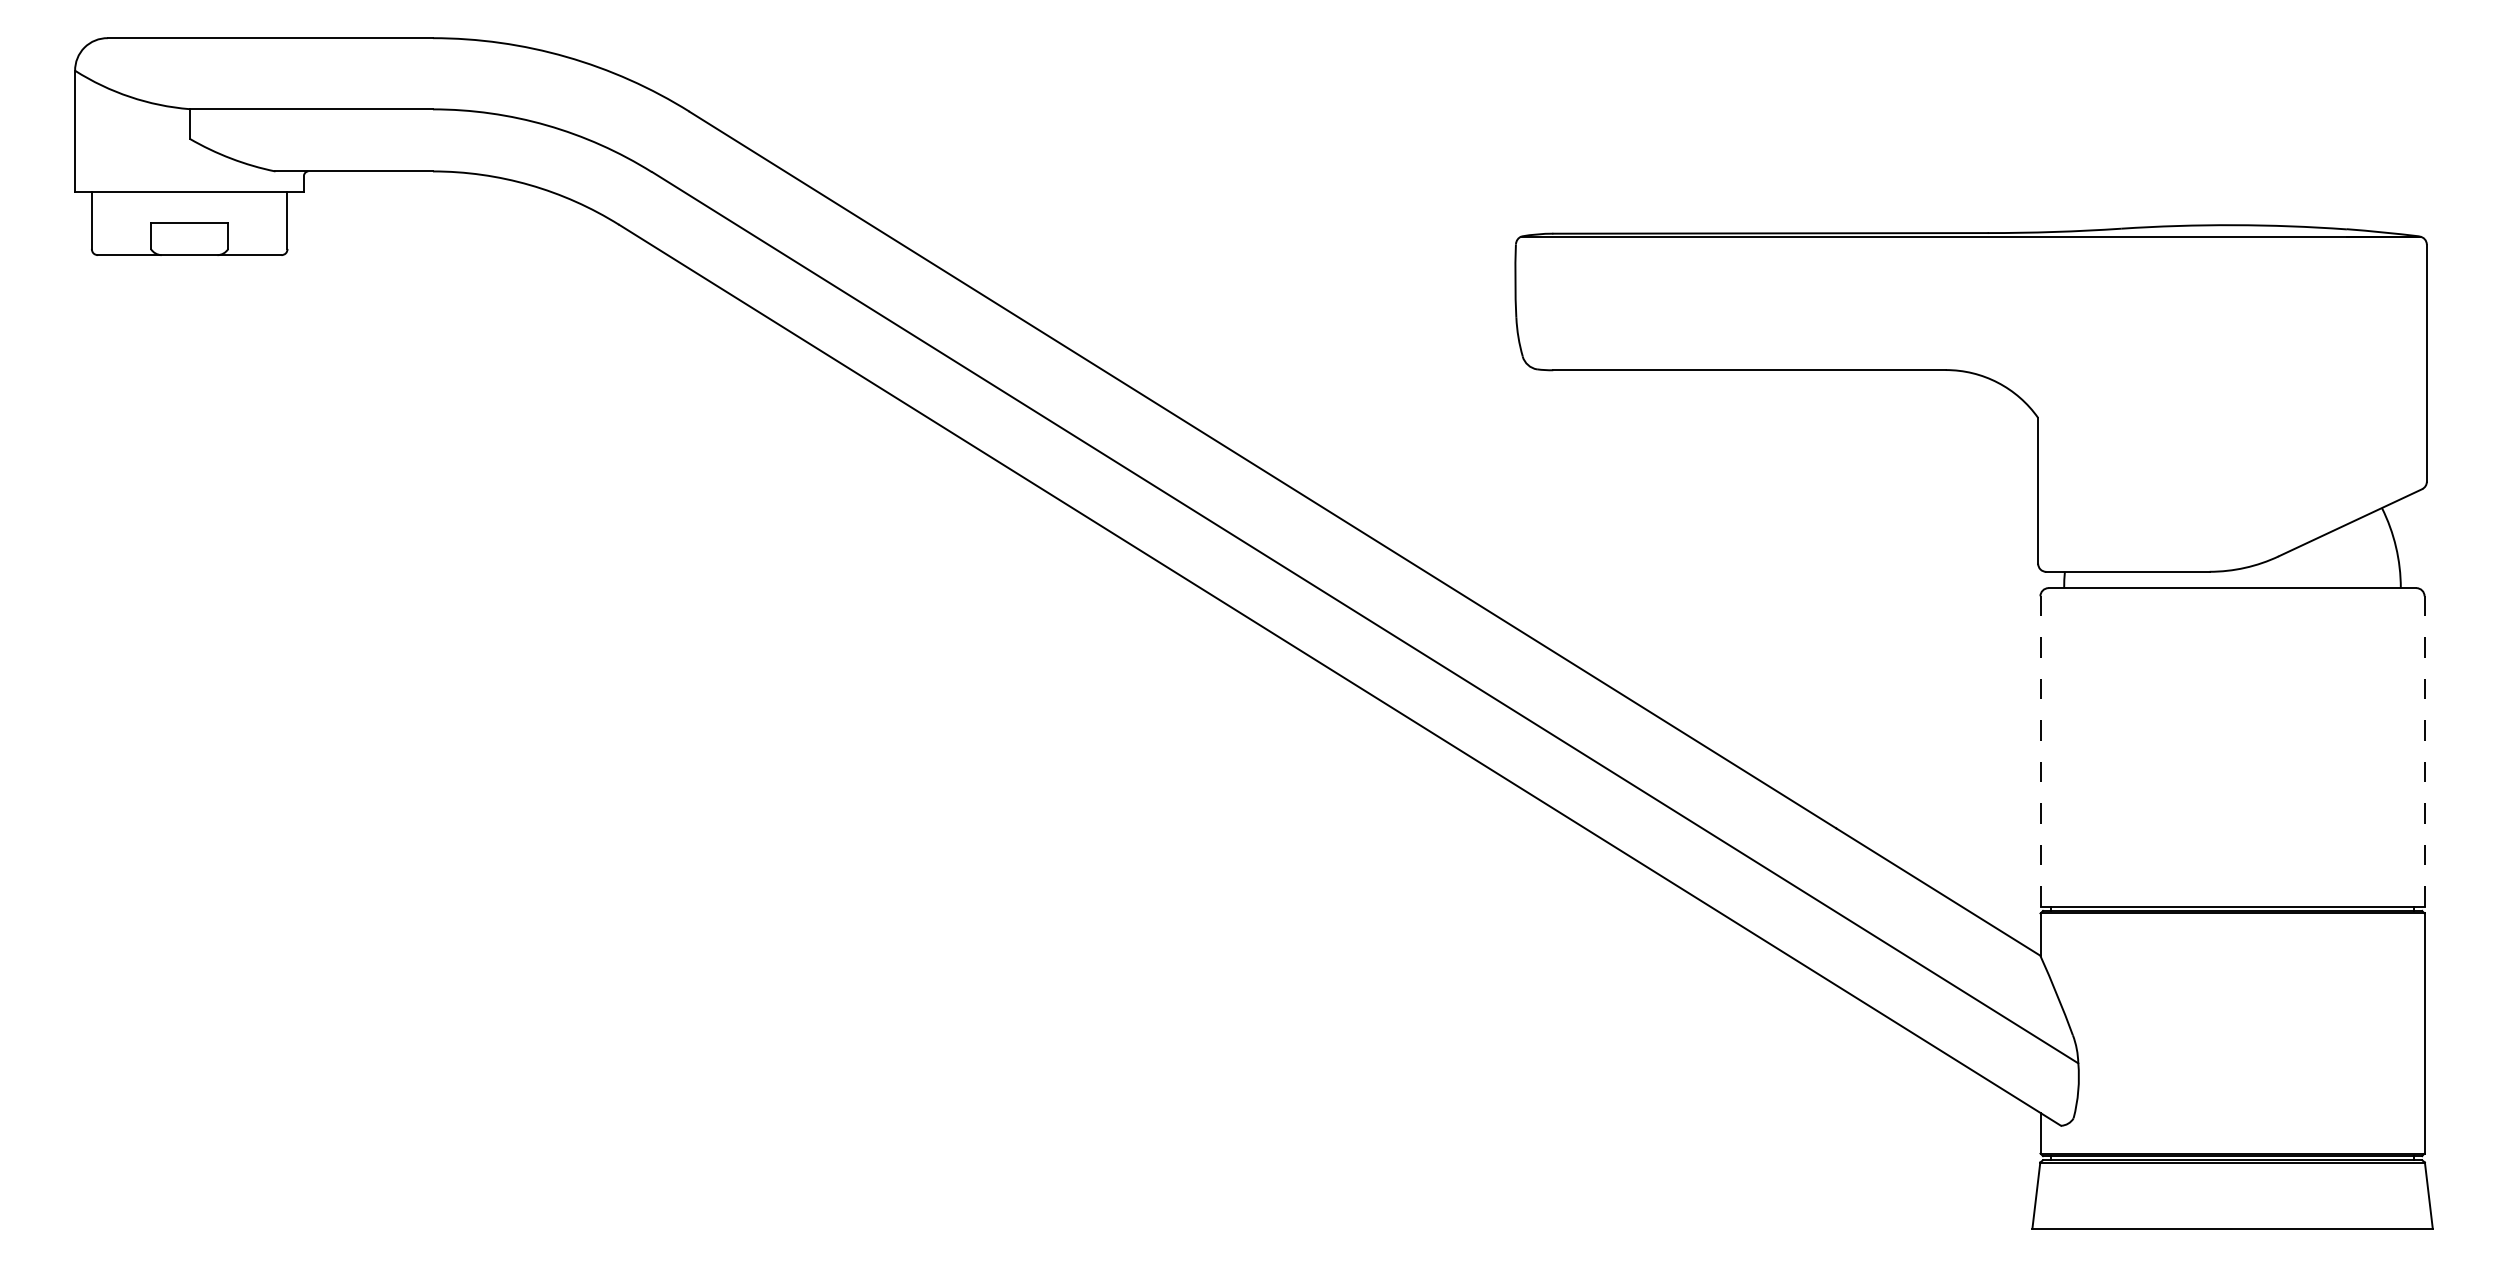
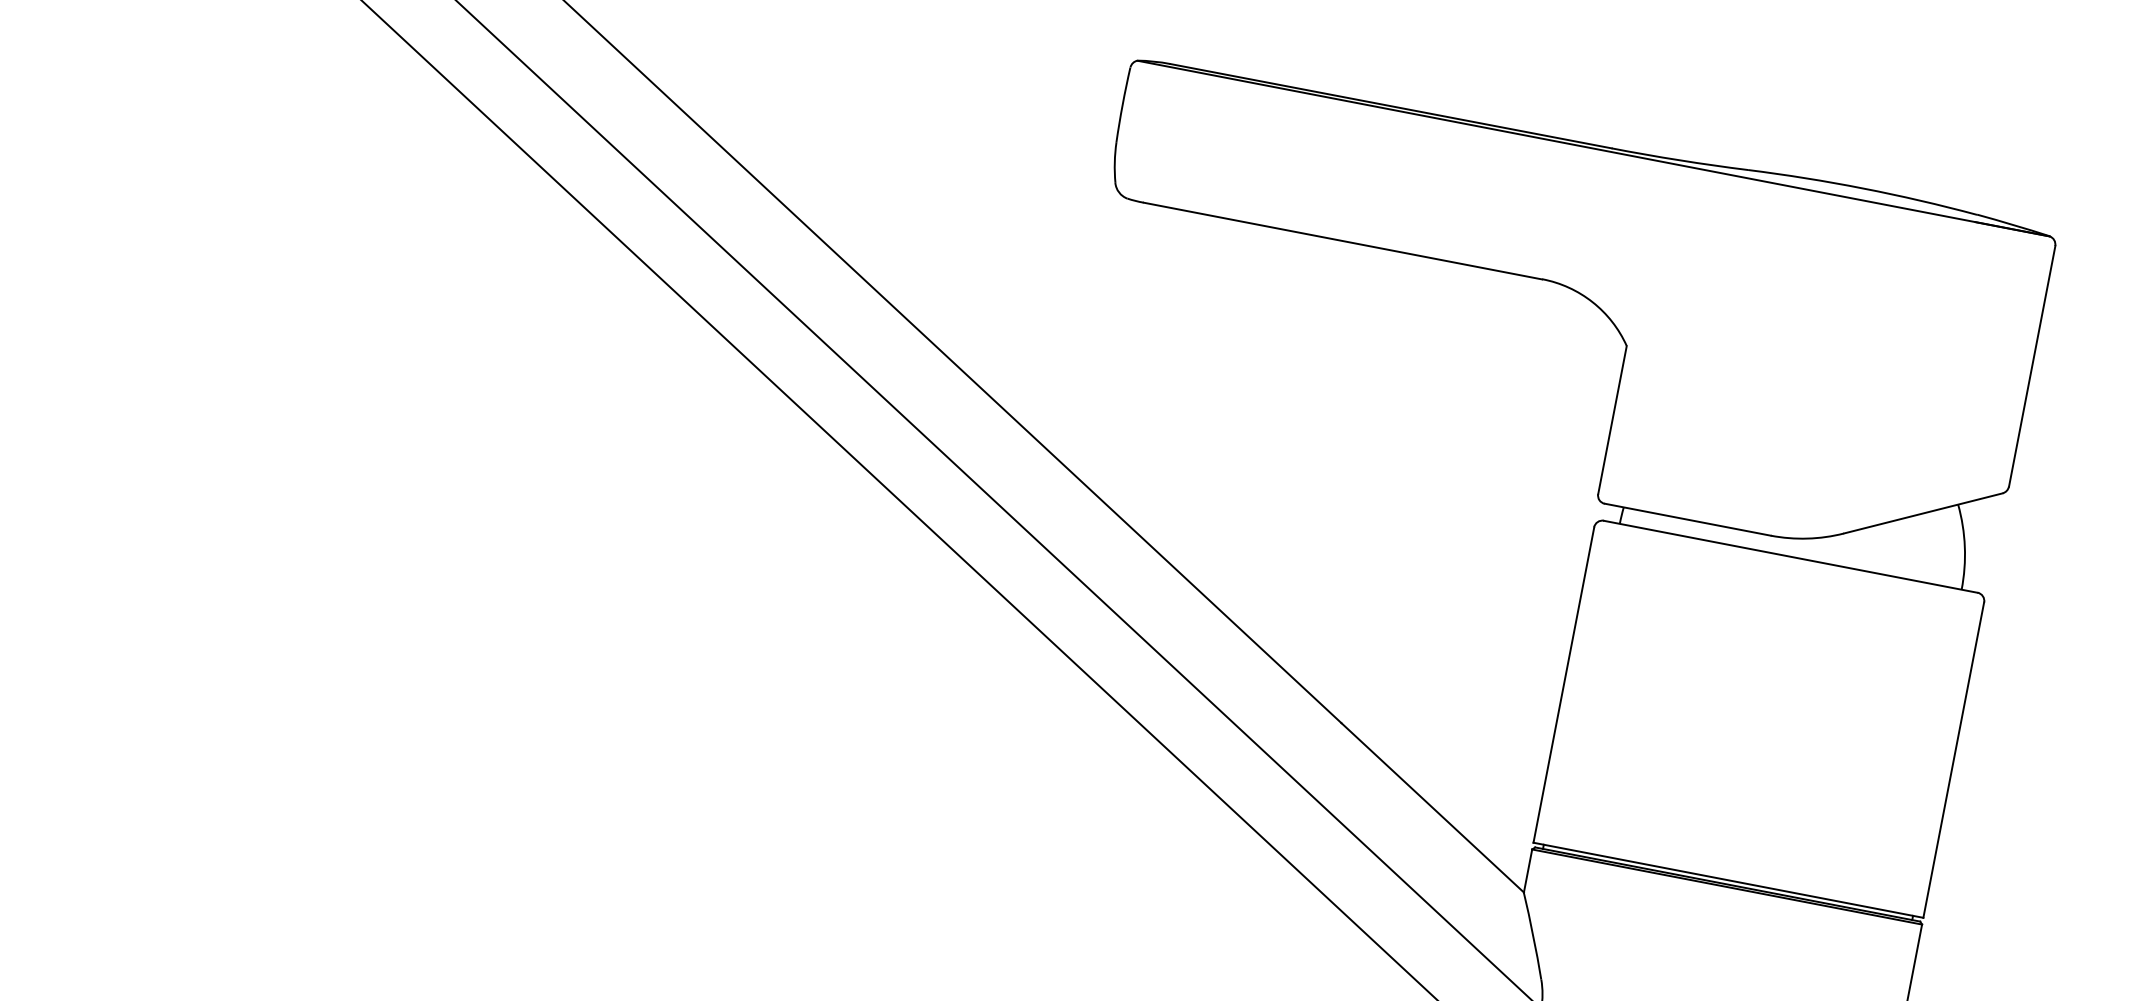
line: (2040, 751) -> (1563, 685), dashed -> solid
line: (2424, 751) -> (1953, 760), dashed -> solid

